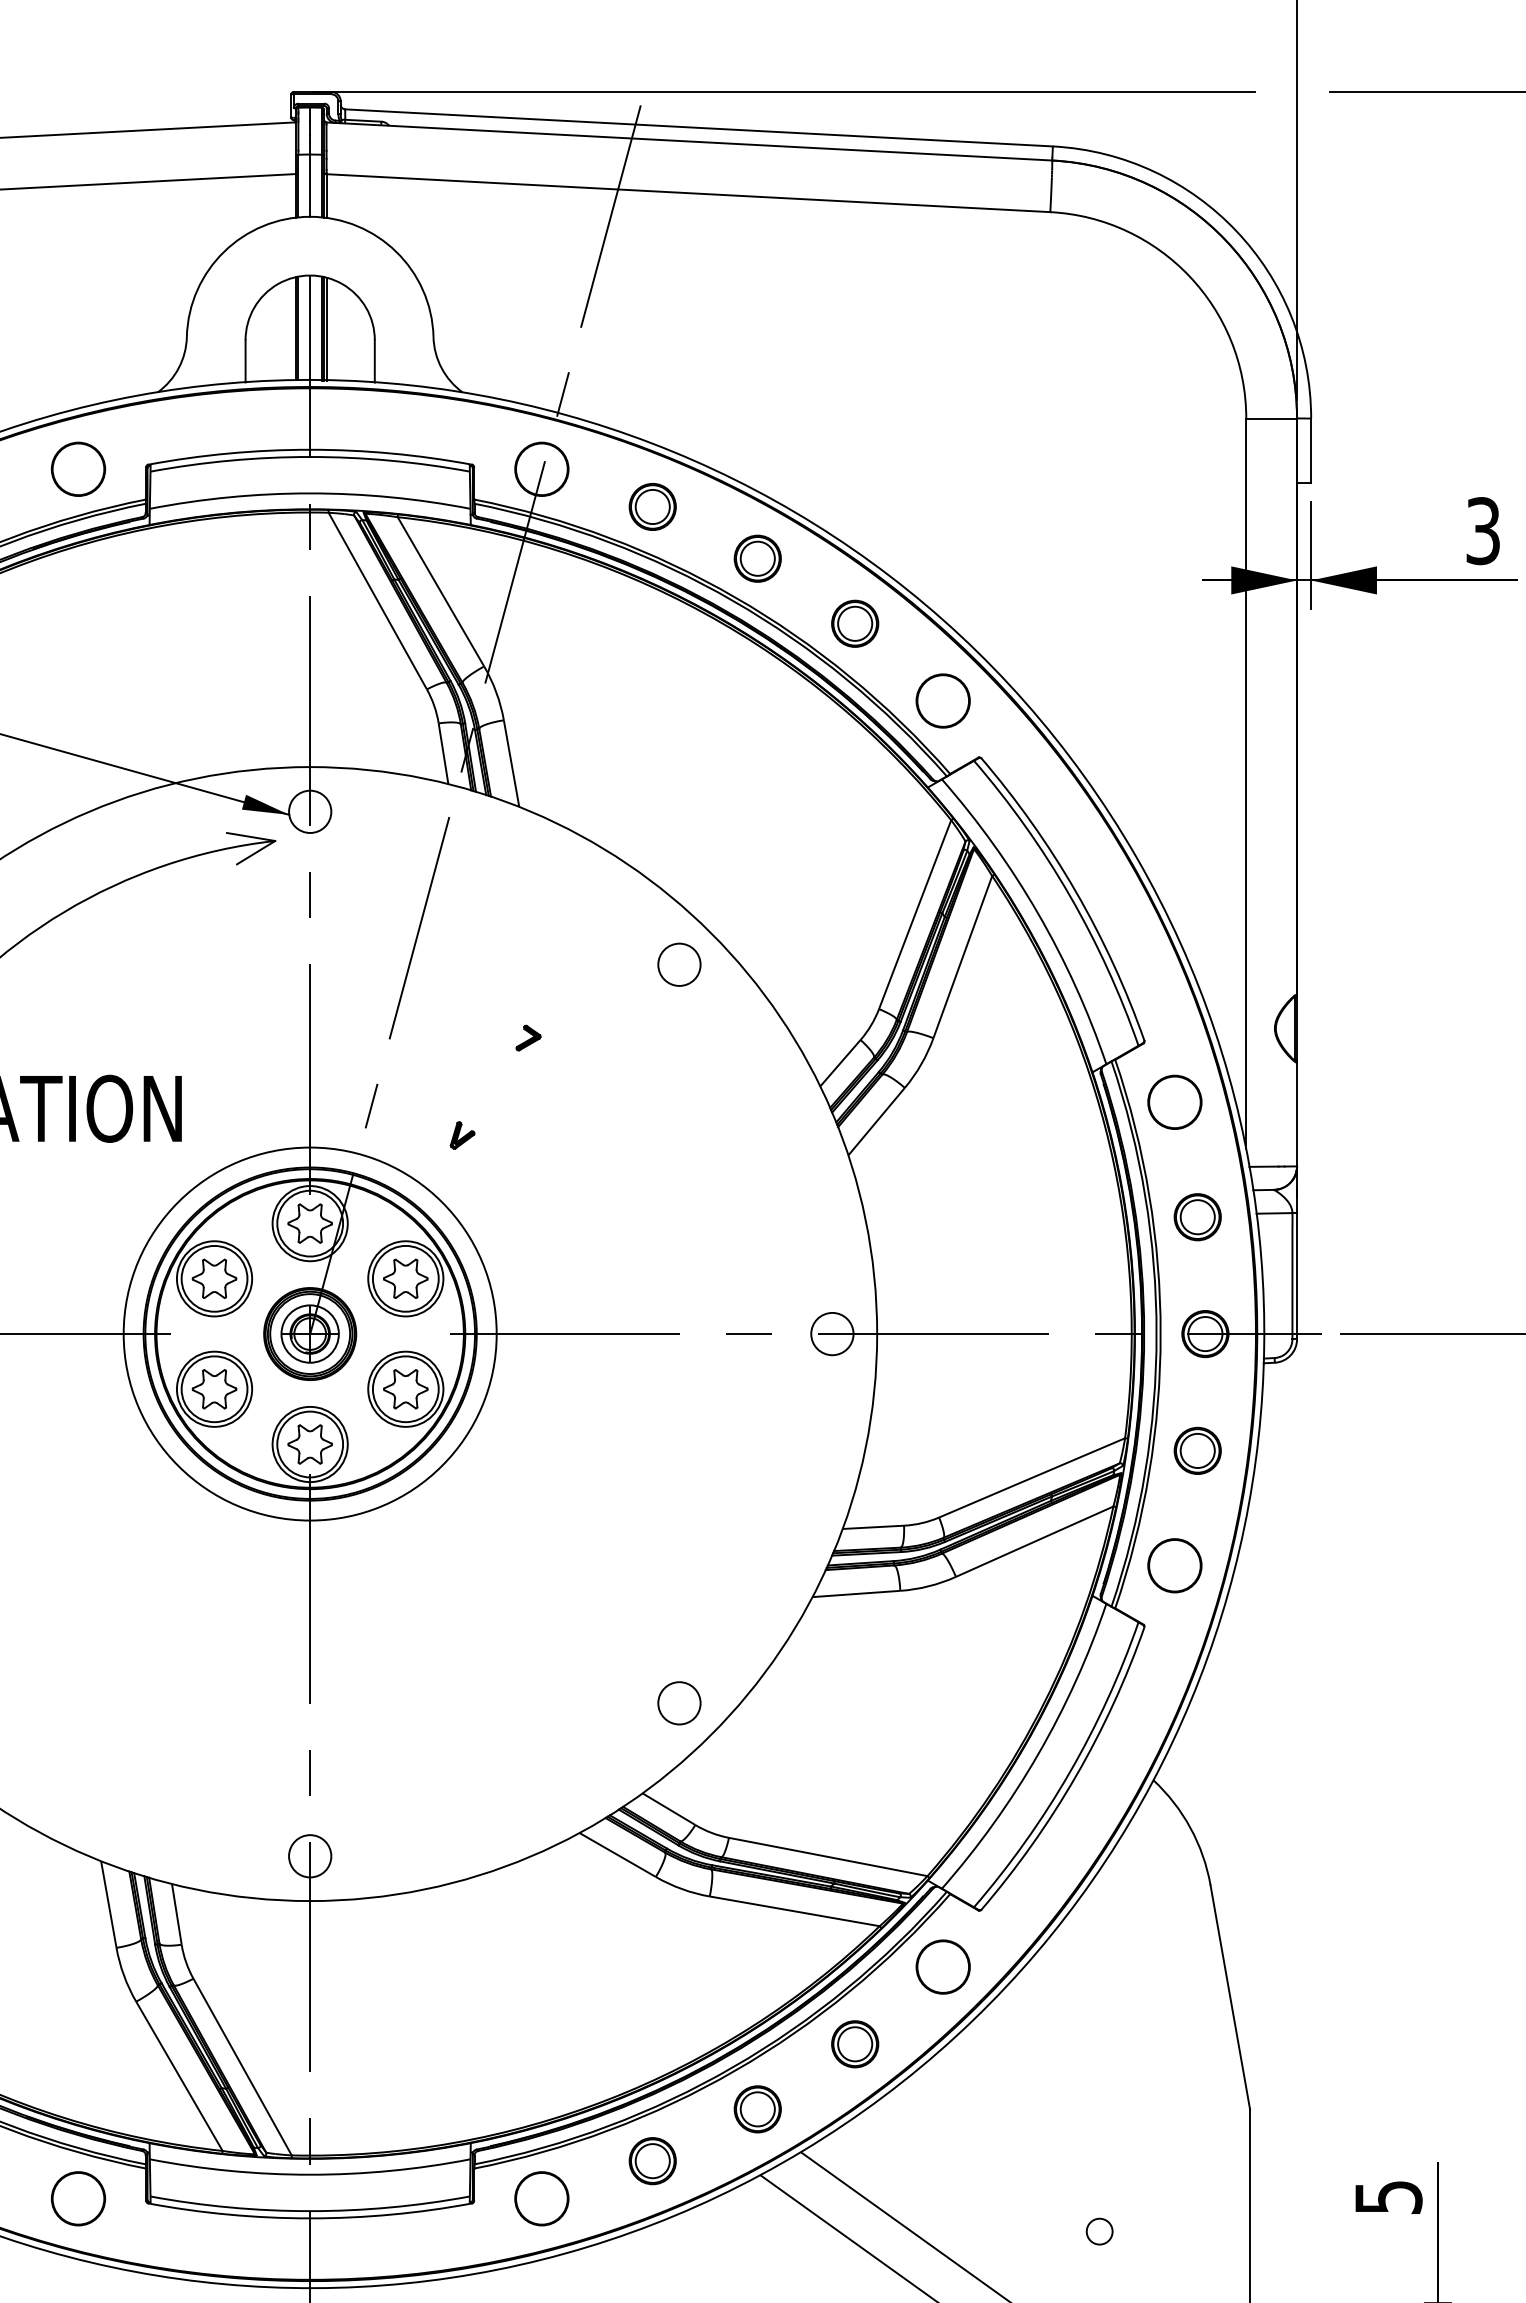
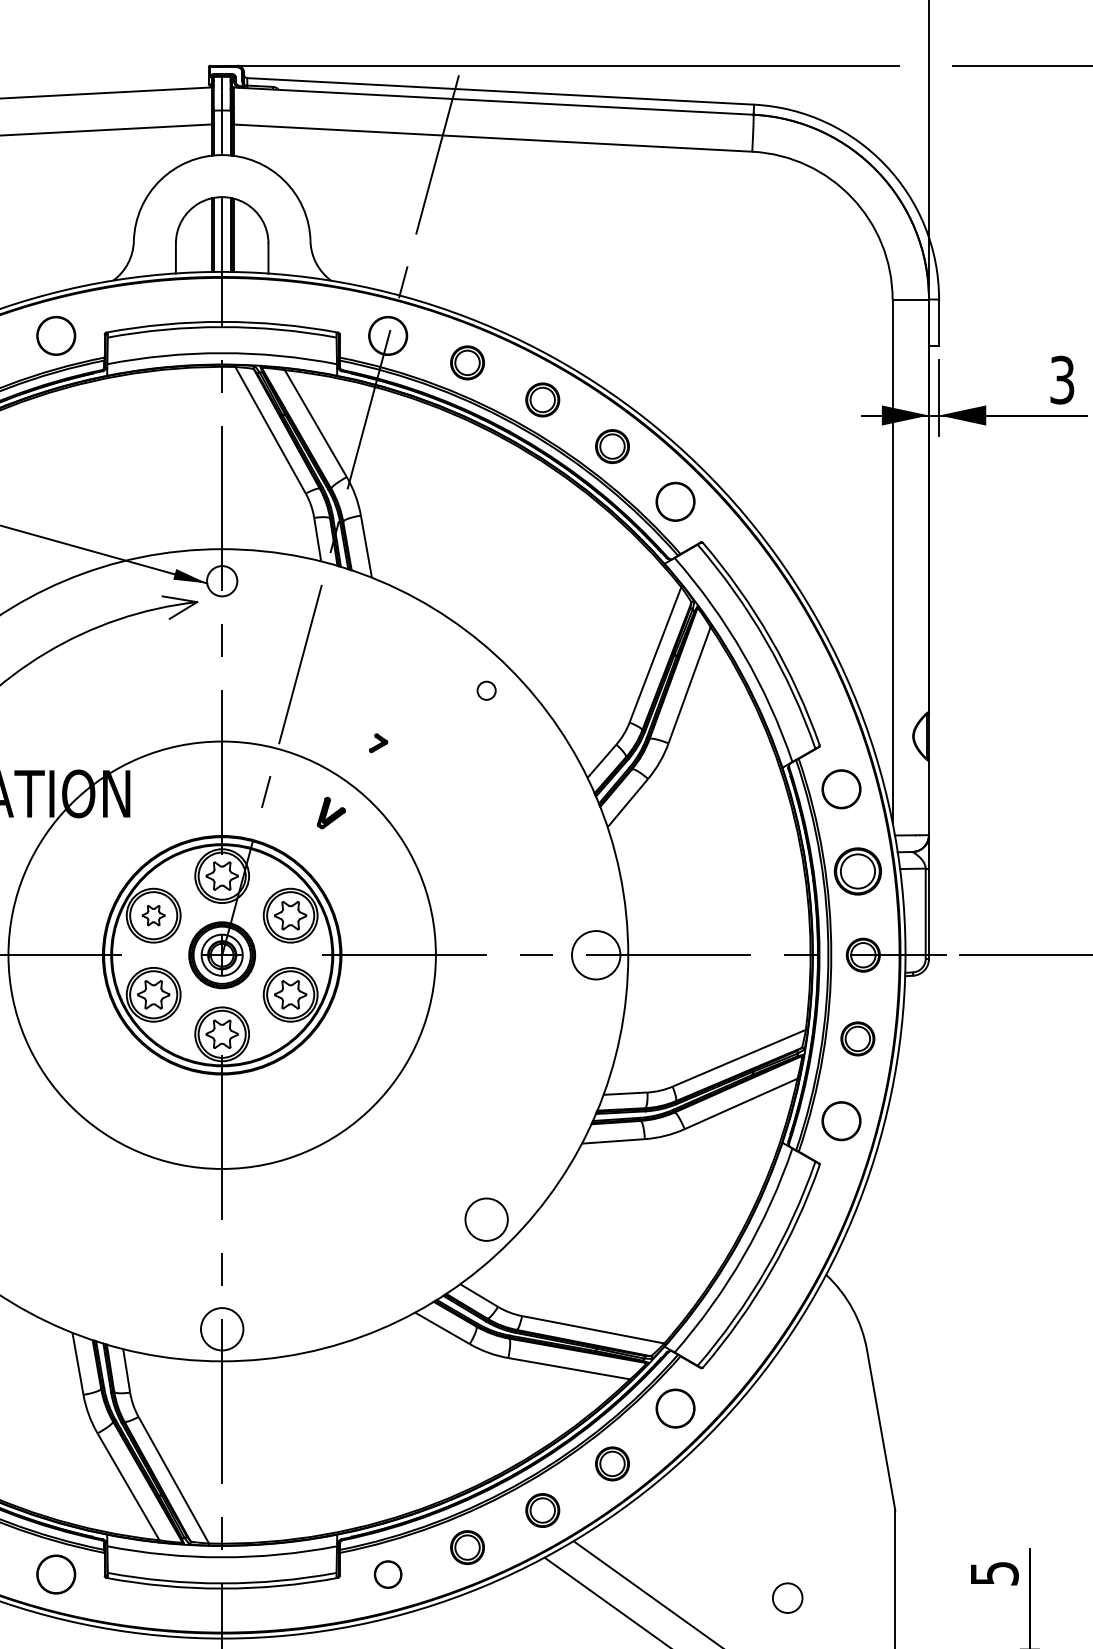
circle: (679, 964) -> (486, 690), size x0.6
part: (462, 1135) -> (331, 813), size x1.6
part: (1197, 1217) -> (857, 871), size x1.4
part: (214, 1278) -> (153, 915), size x0.7
circle: (309, 1333) -> (221, 954), size x1.6
circle: (832, 1333) -> (596, 954), size x1.6
circle: (679, 1703) -> (486, 1219), size x1.4
circle: (310, 1856) -> (222, 1329), size x1.4
circle: (541, 2198) -> (387, 1574), size x0.7
circle: (1099, 2231) -> (787, 1597), size x1.6

